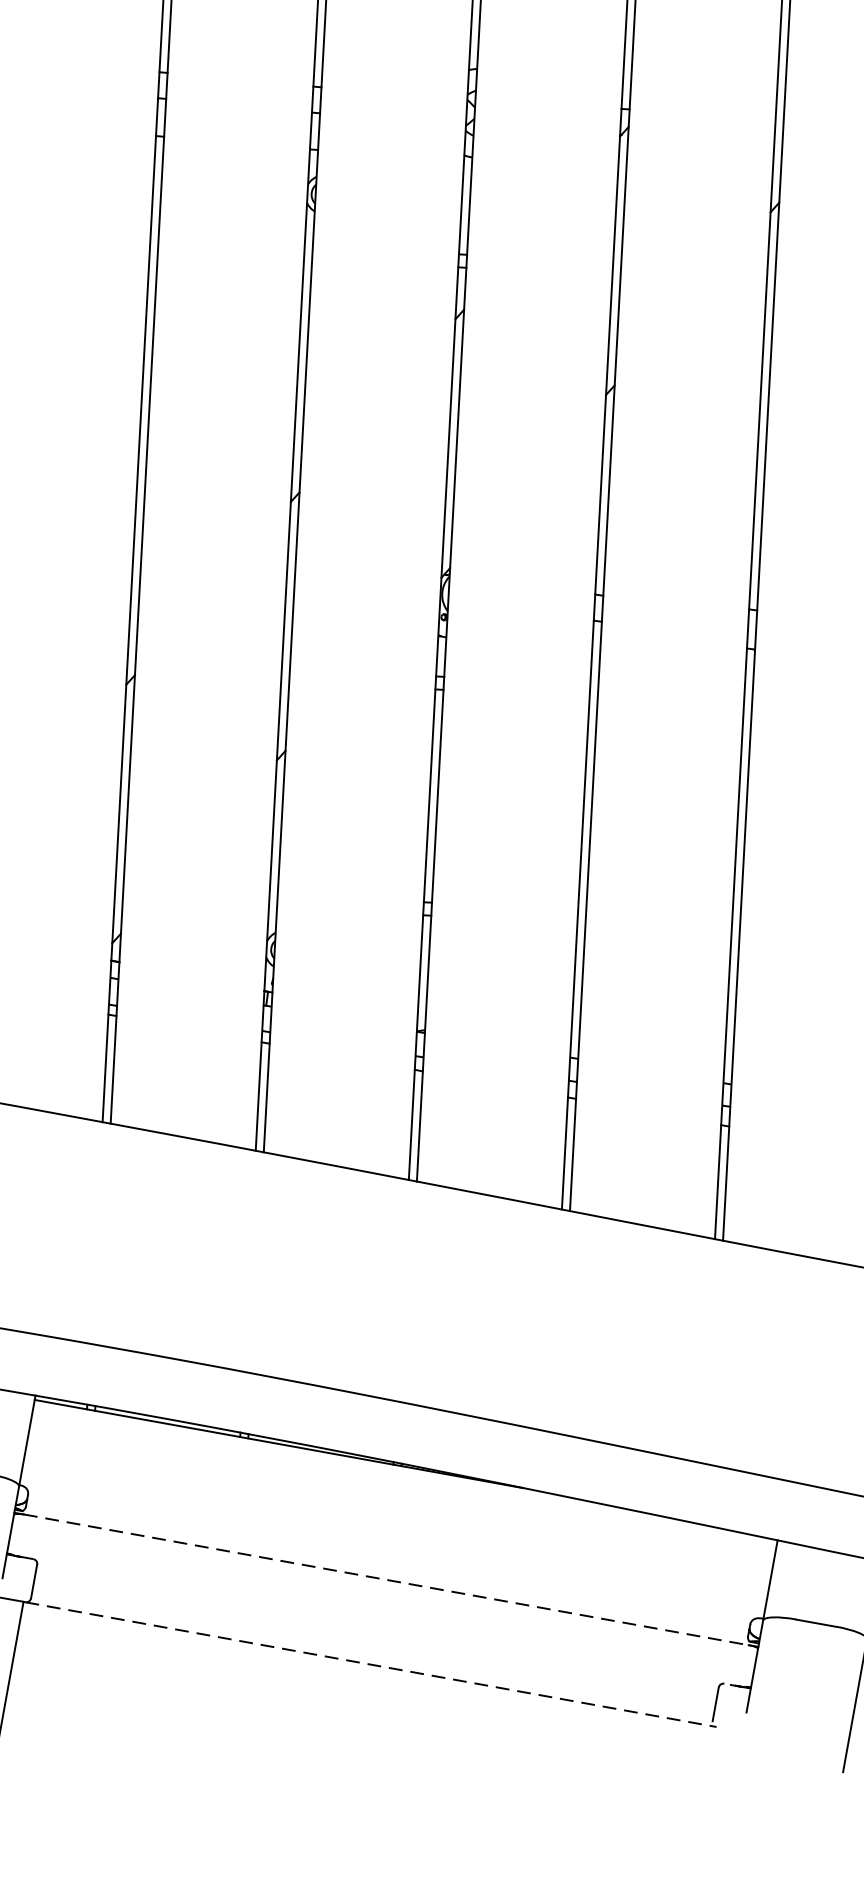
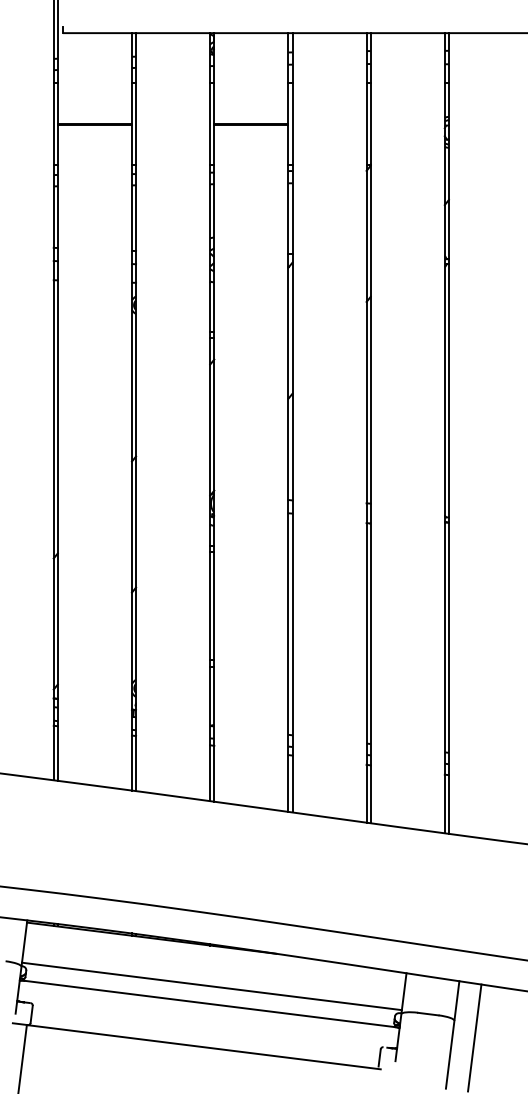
line: (391, 1545) -> (211, 986), added
line: (387, 1580) -> (210, 1004), dashed -> solid
line: (371, 1665) -> (204, 1047), dashed -> solid

